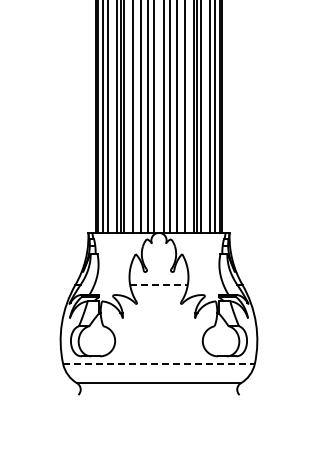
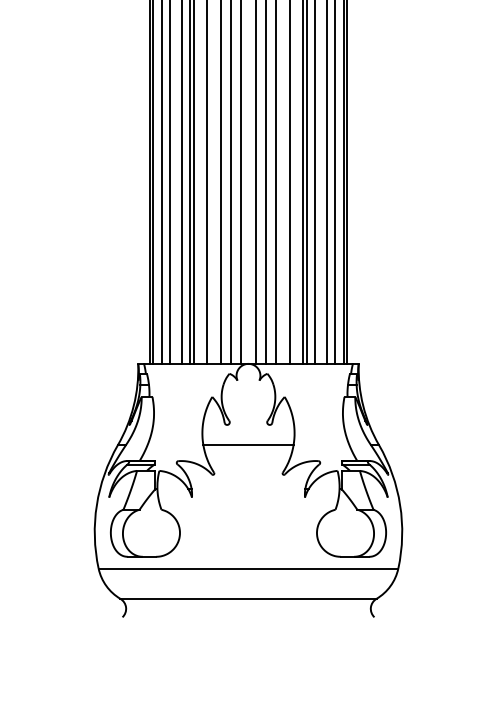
line: (159, 284) -> (249, 444), dashed -> solid
line: (159, 363) -> (249, 568), dashed -> solid

